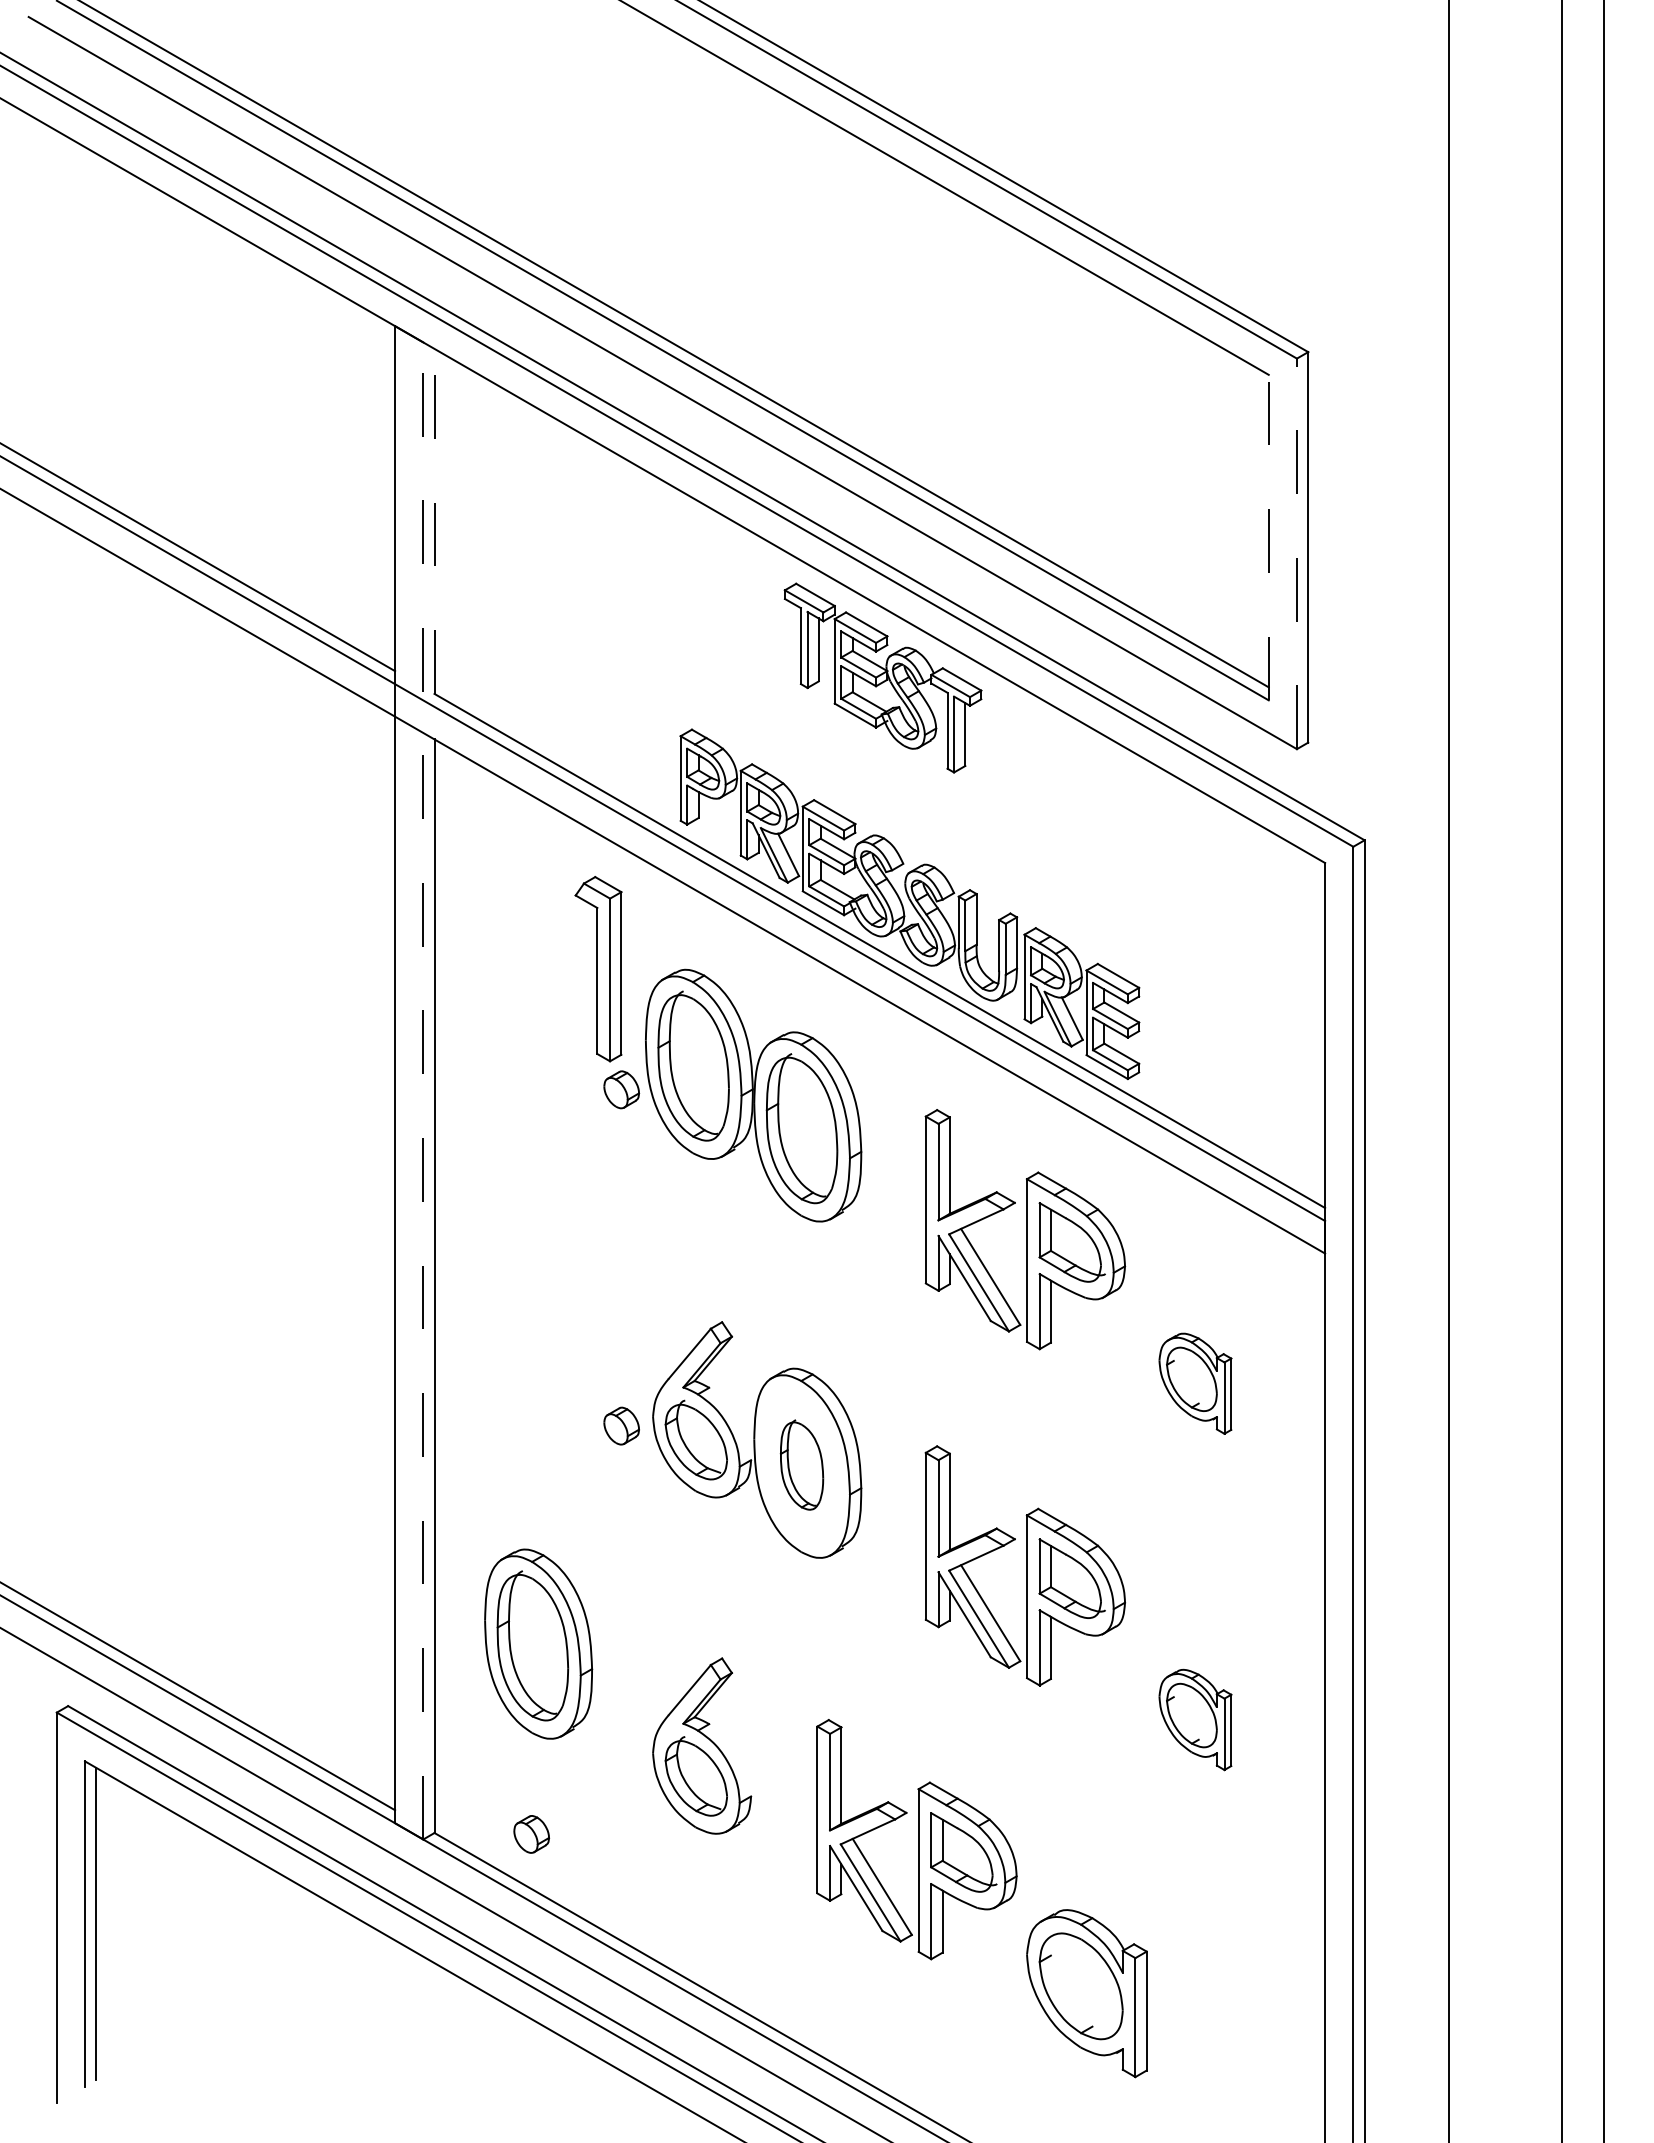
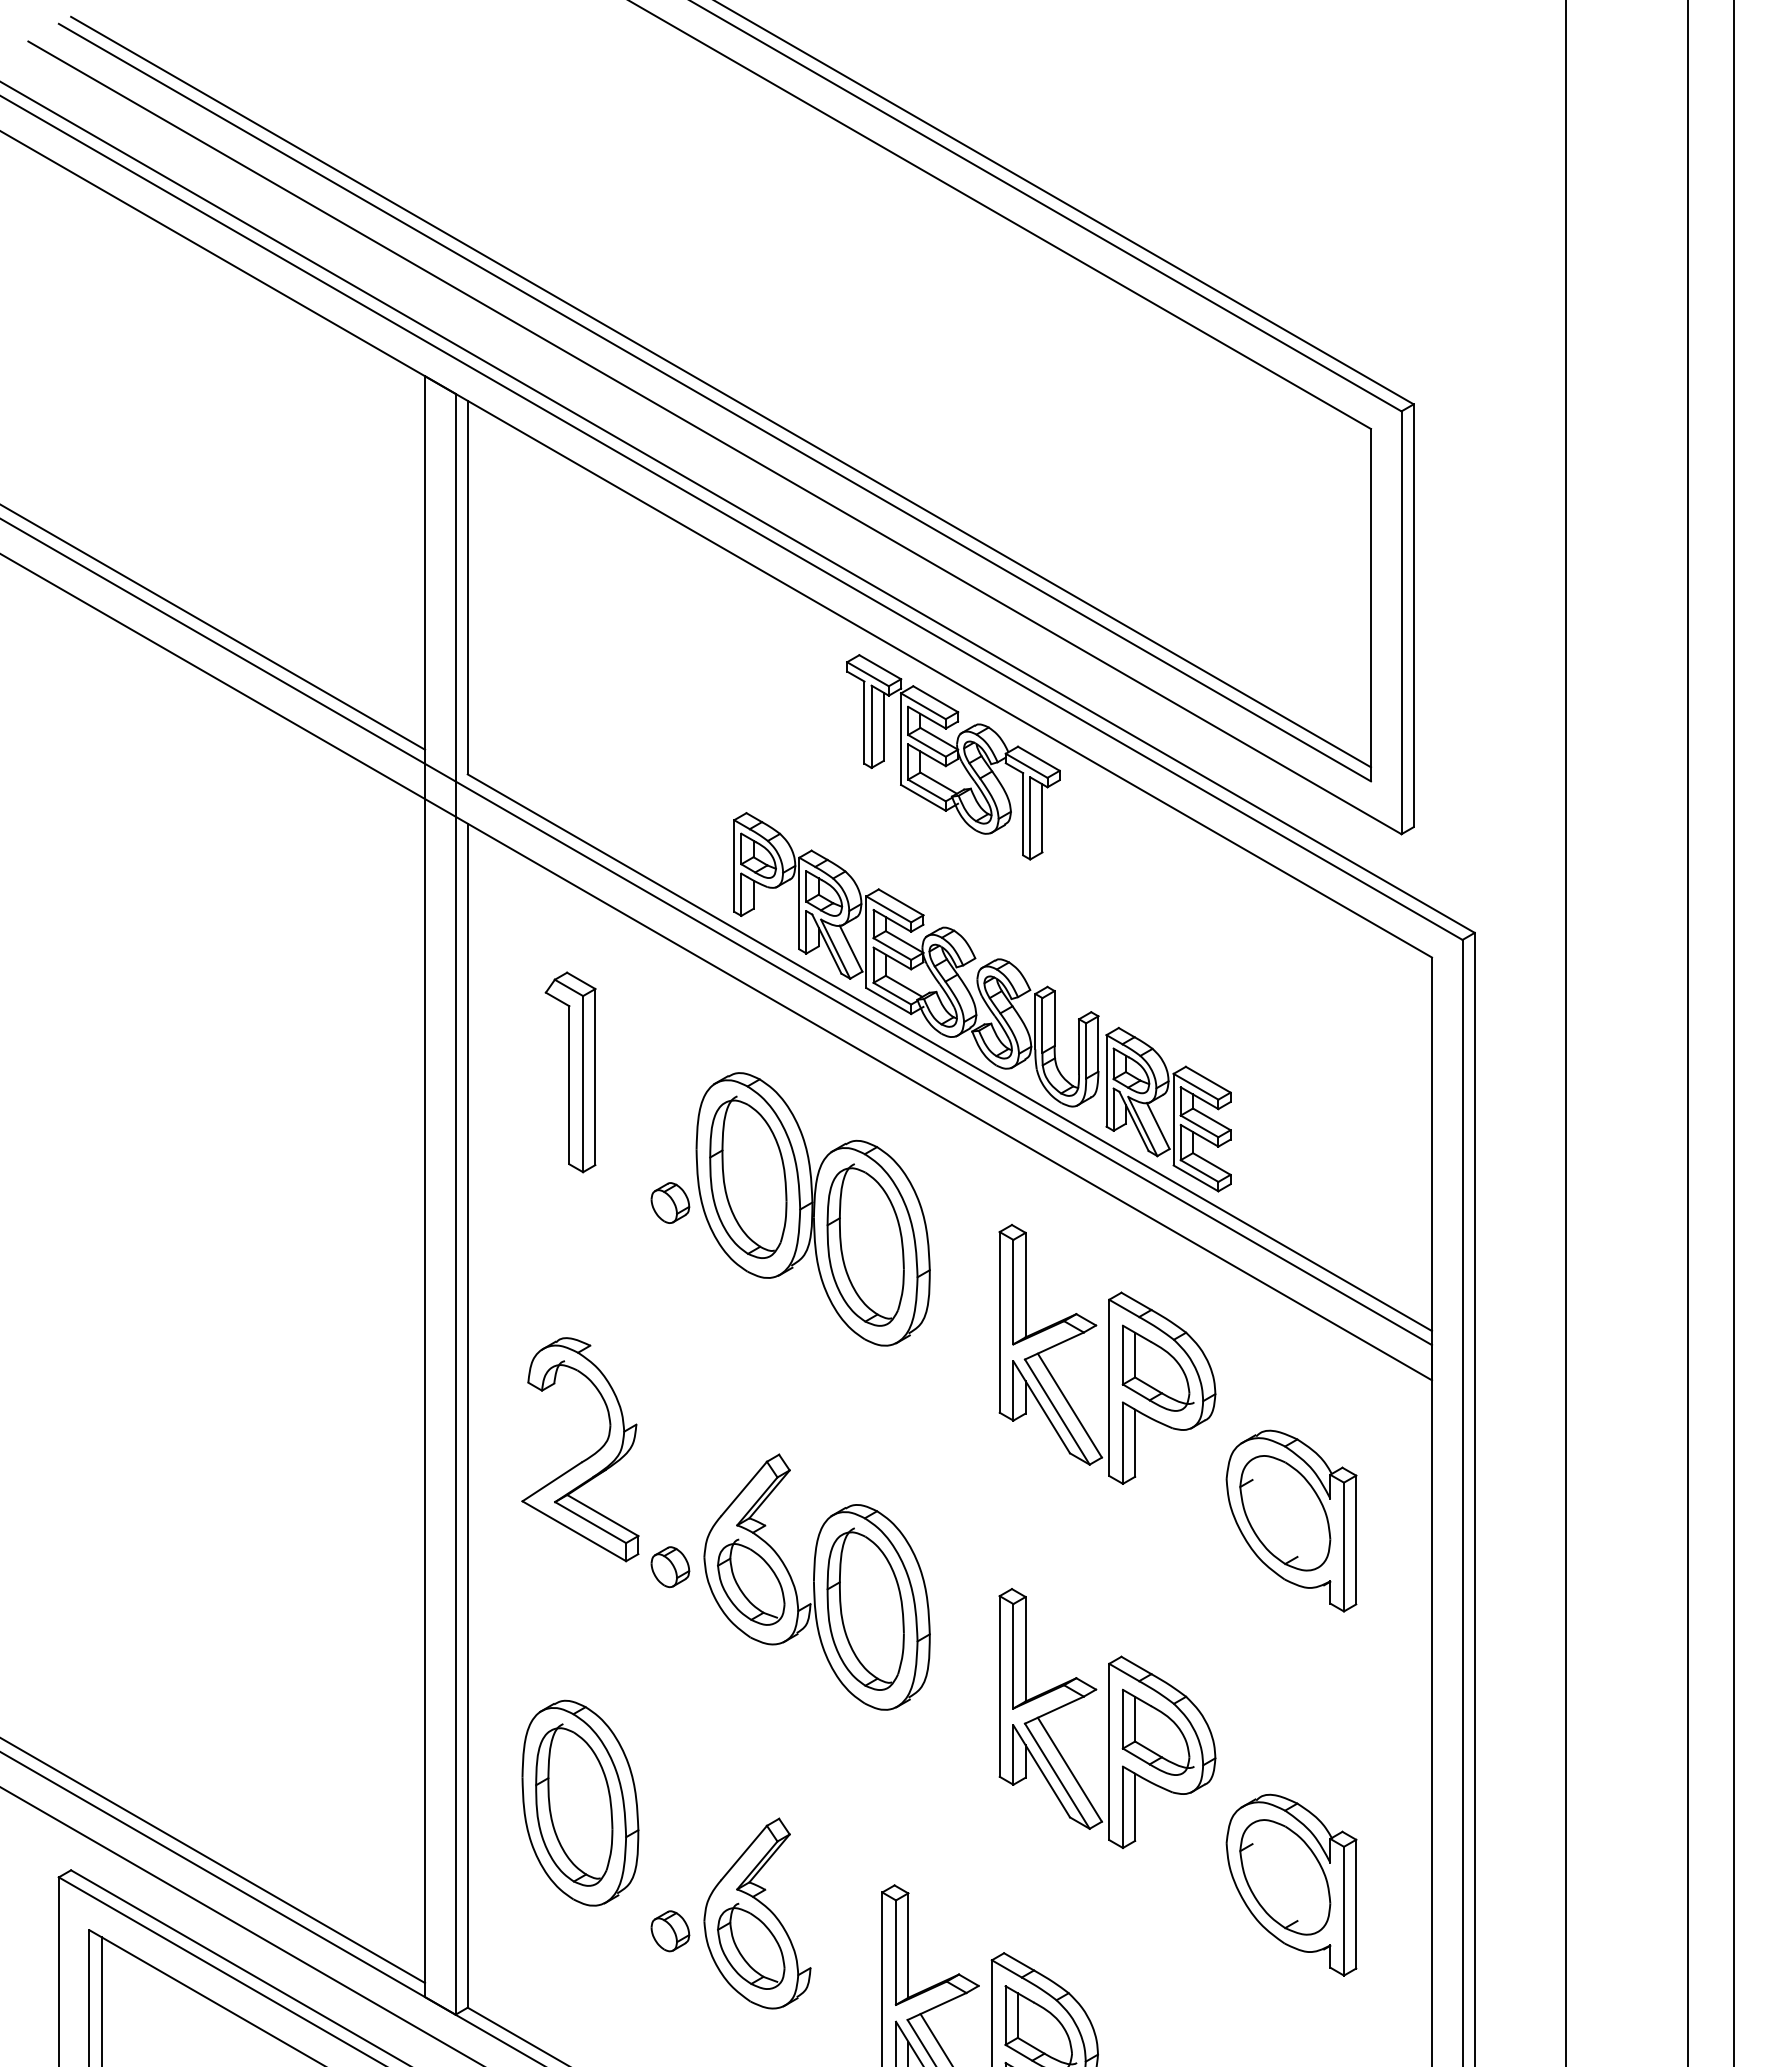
line: (434, 521) -> (467, 587), dashed -> solid
line: (1268, 537) -> (1370, 605), dashed -> solid
line: (1296, 553) -> (1401, 622), dashed -> solid
part: (598, 969) -> (570, 1072), moved
line: (423, 1090) -> (455, 1203), dashed -> solid
part: (542, 1326) -> (584, 1459), added
part: (1195, 1383) -> (1291, 1521), size x1.67
part: (801, 1464) -> (865, 1608), size x1.67
part: (1195, 1719) -> (1291, 1884), size x1.67
part: (531, 1834) -> (670, 1931), moved

